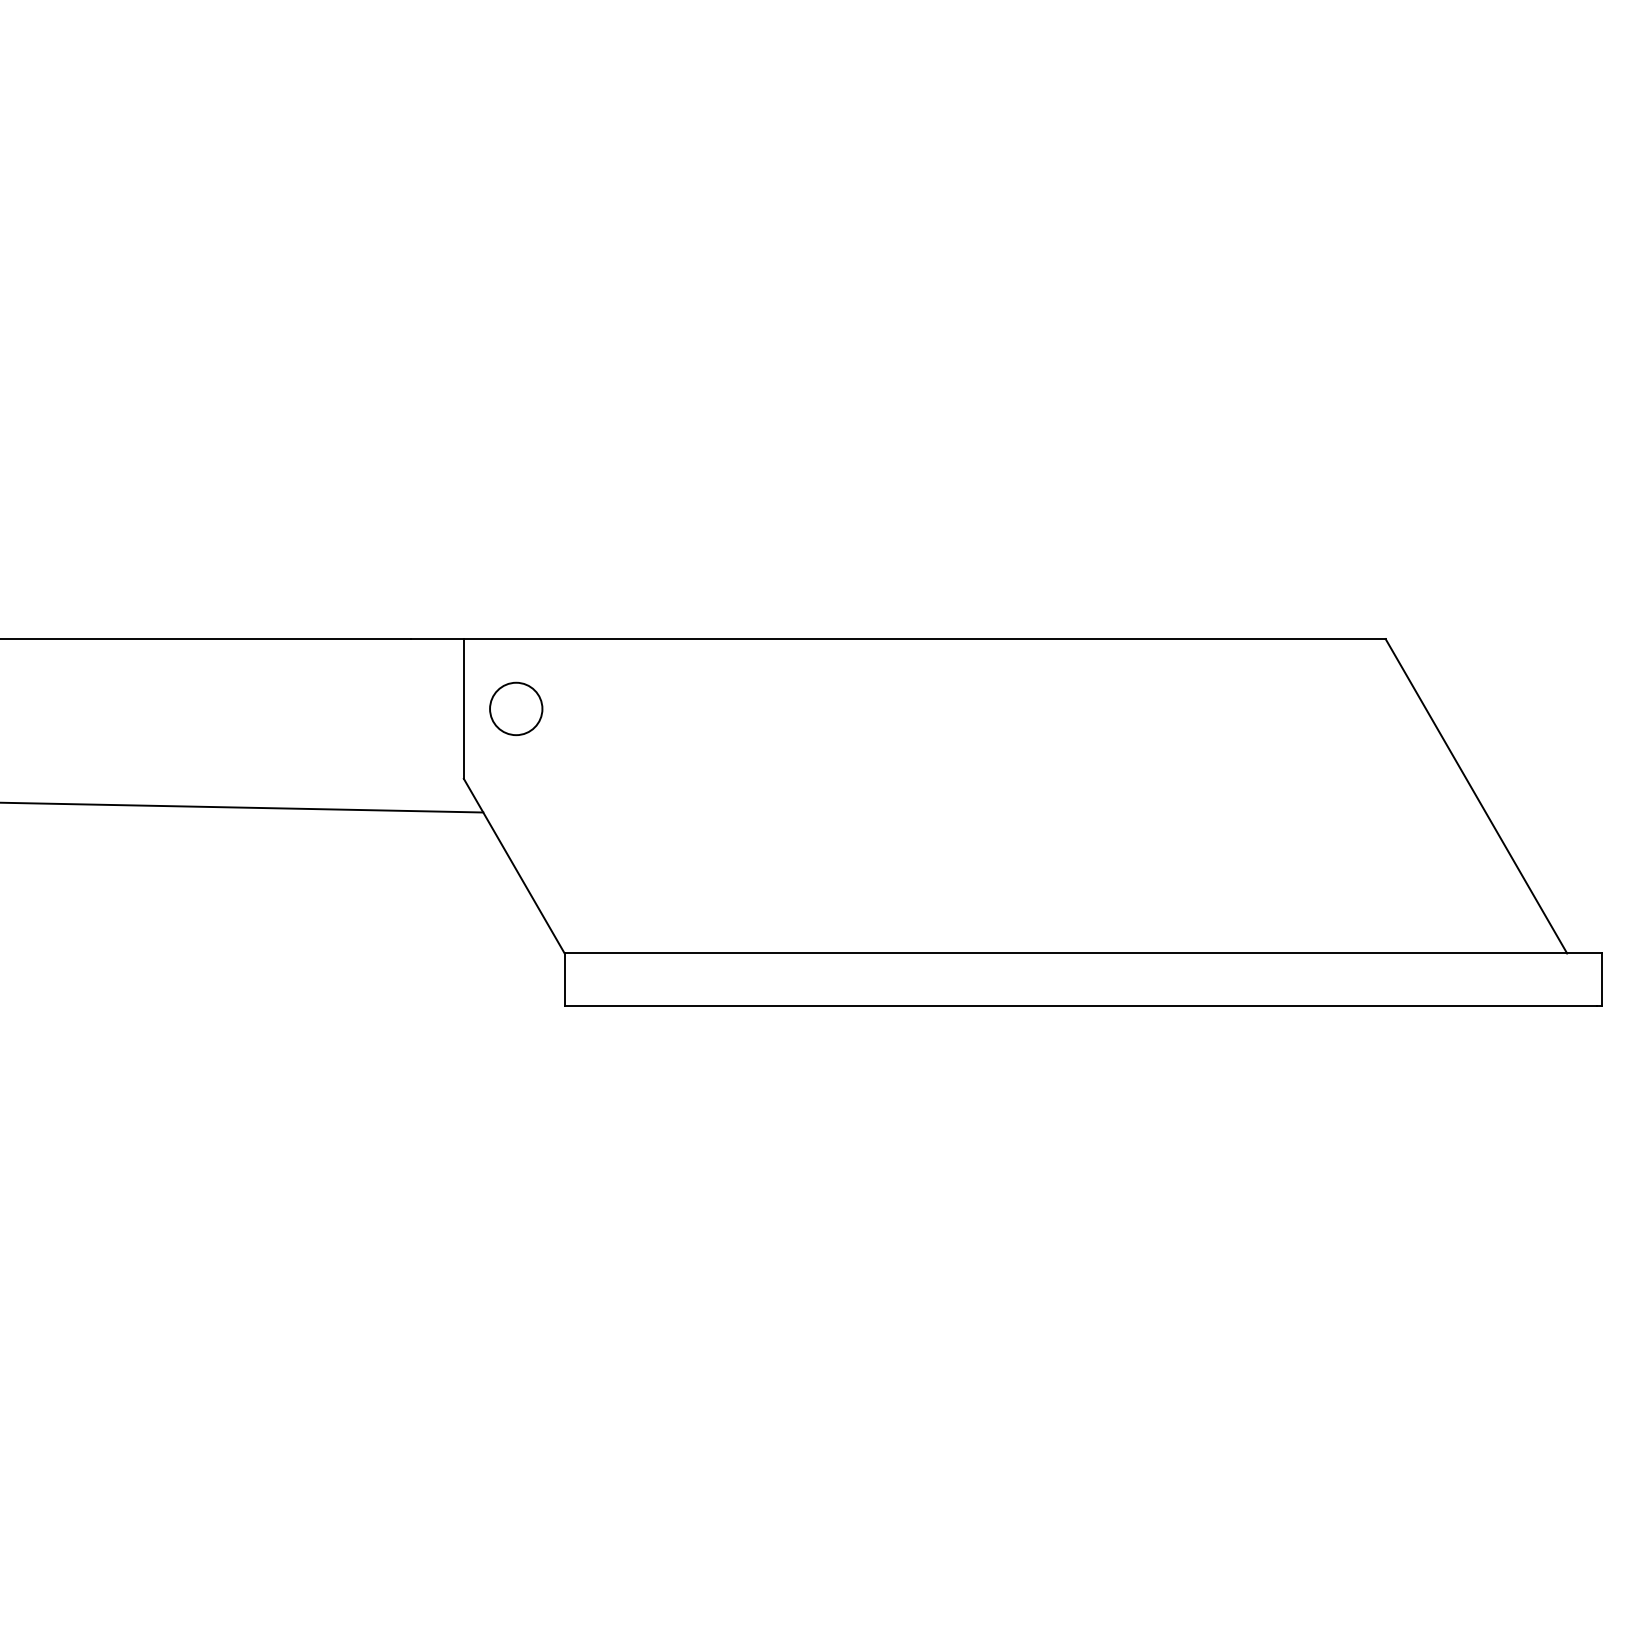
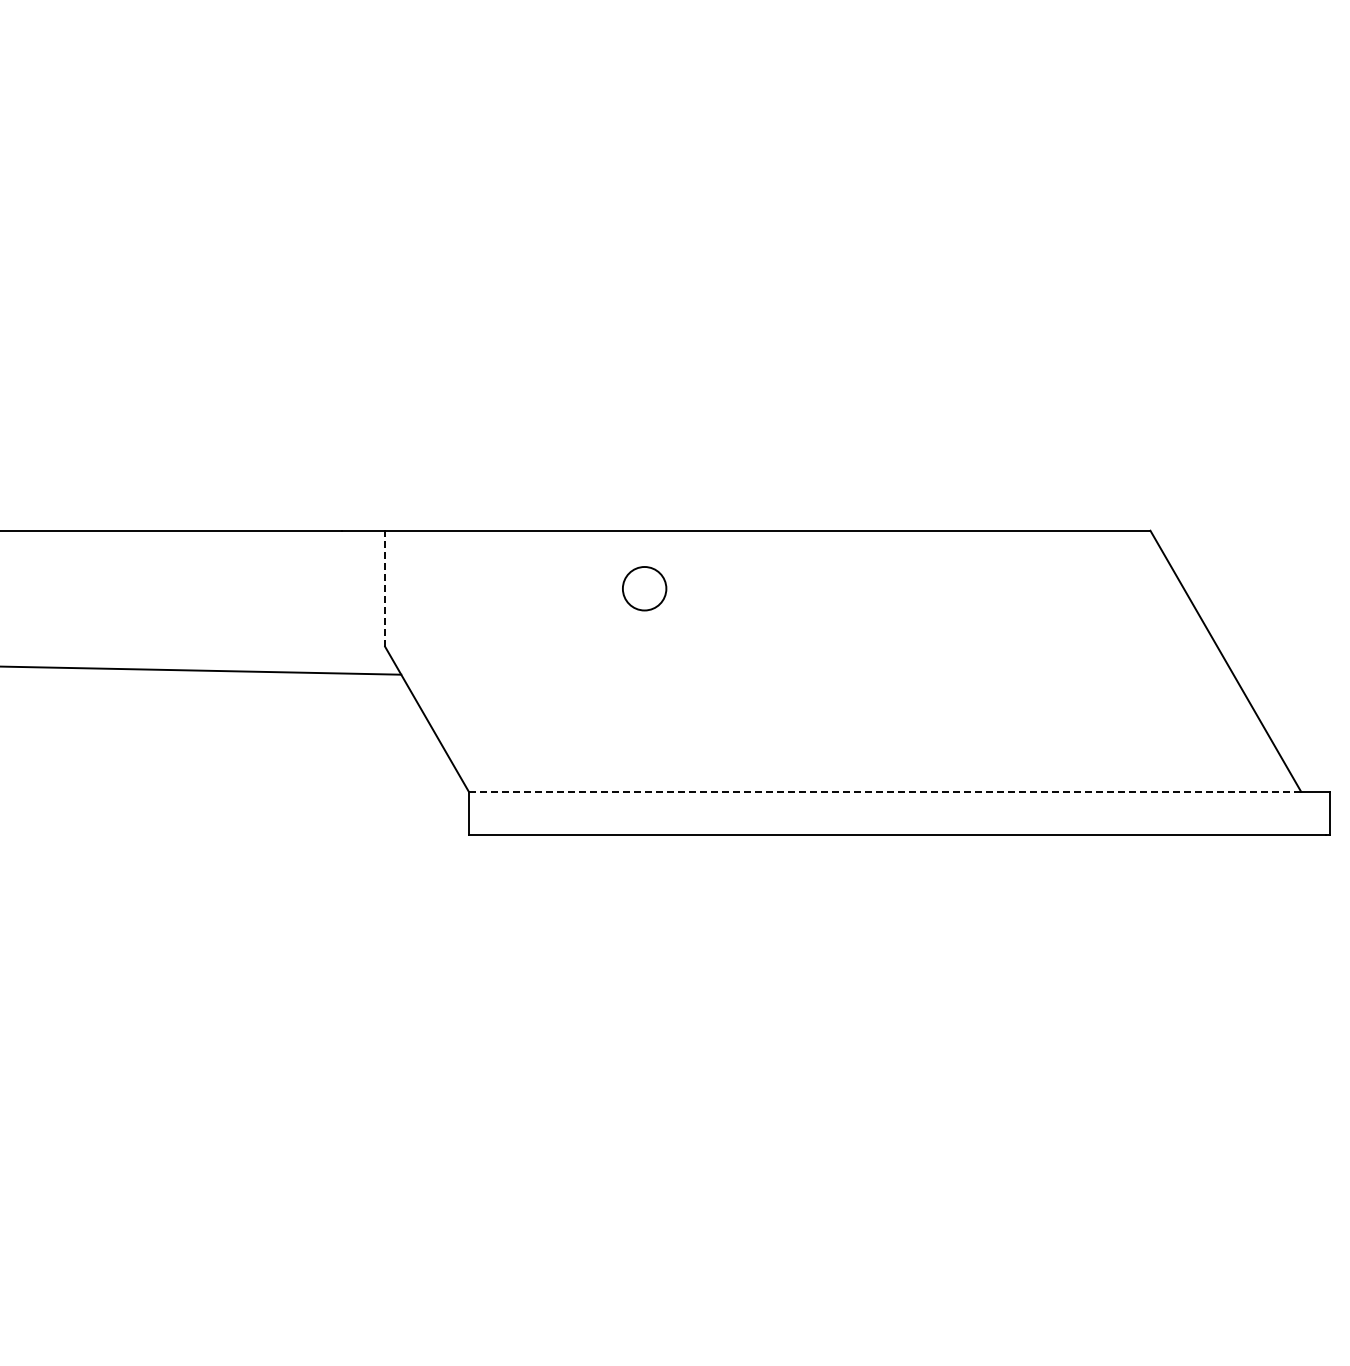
line: (464, 708) -> (385, 588), solid -> dashed
circle: (516, 708) -> (644, 588), moved
line: (1066, 953) -> (885, 791), solid -> dashed

